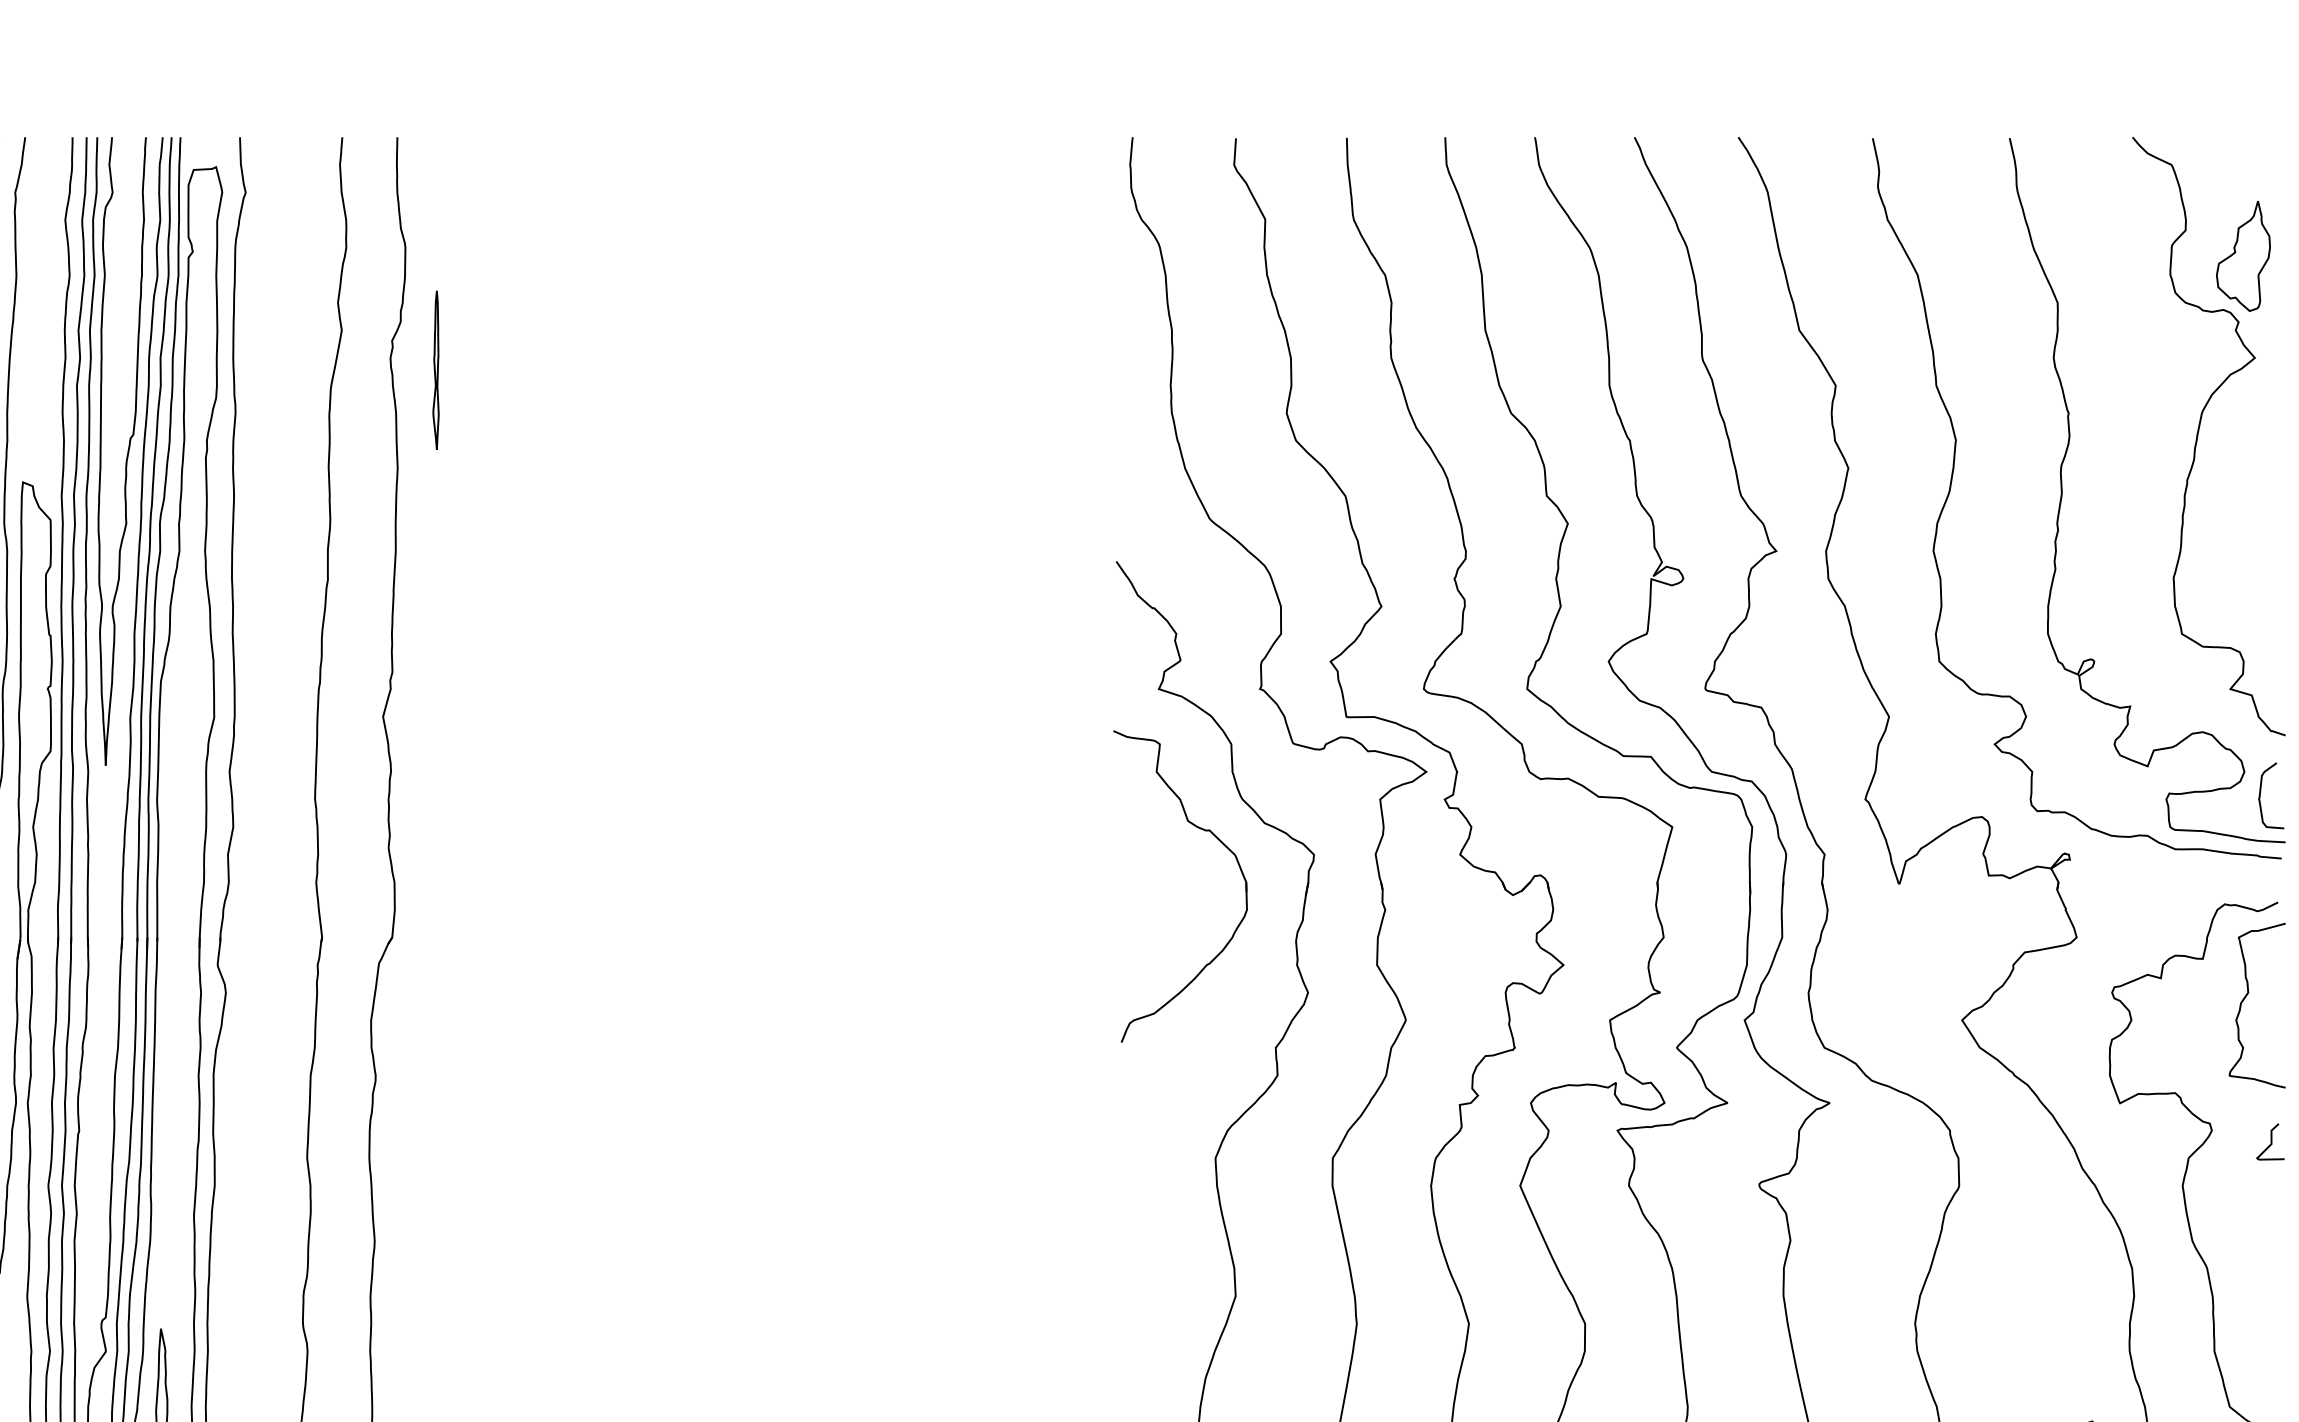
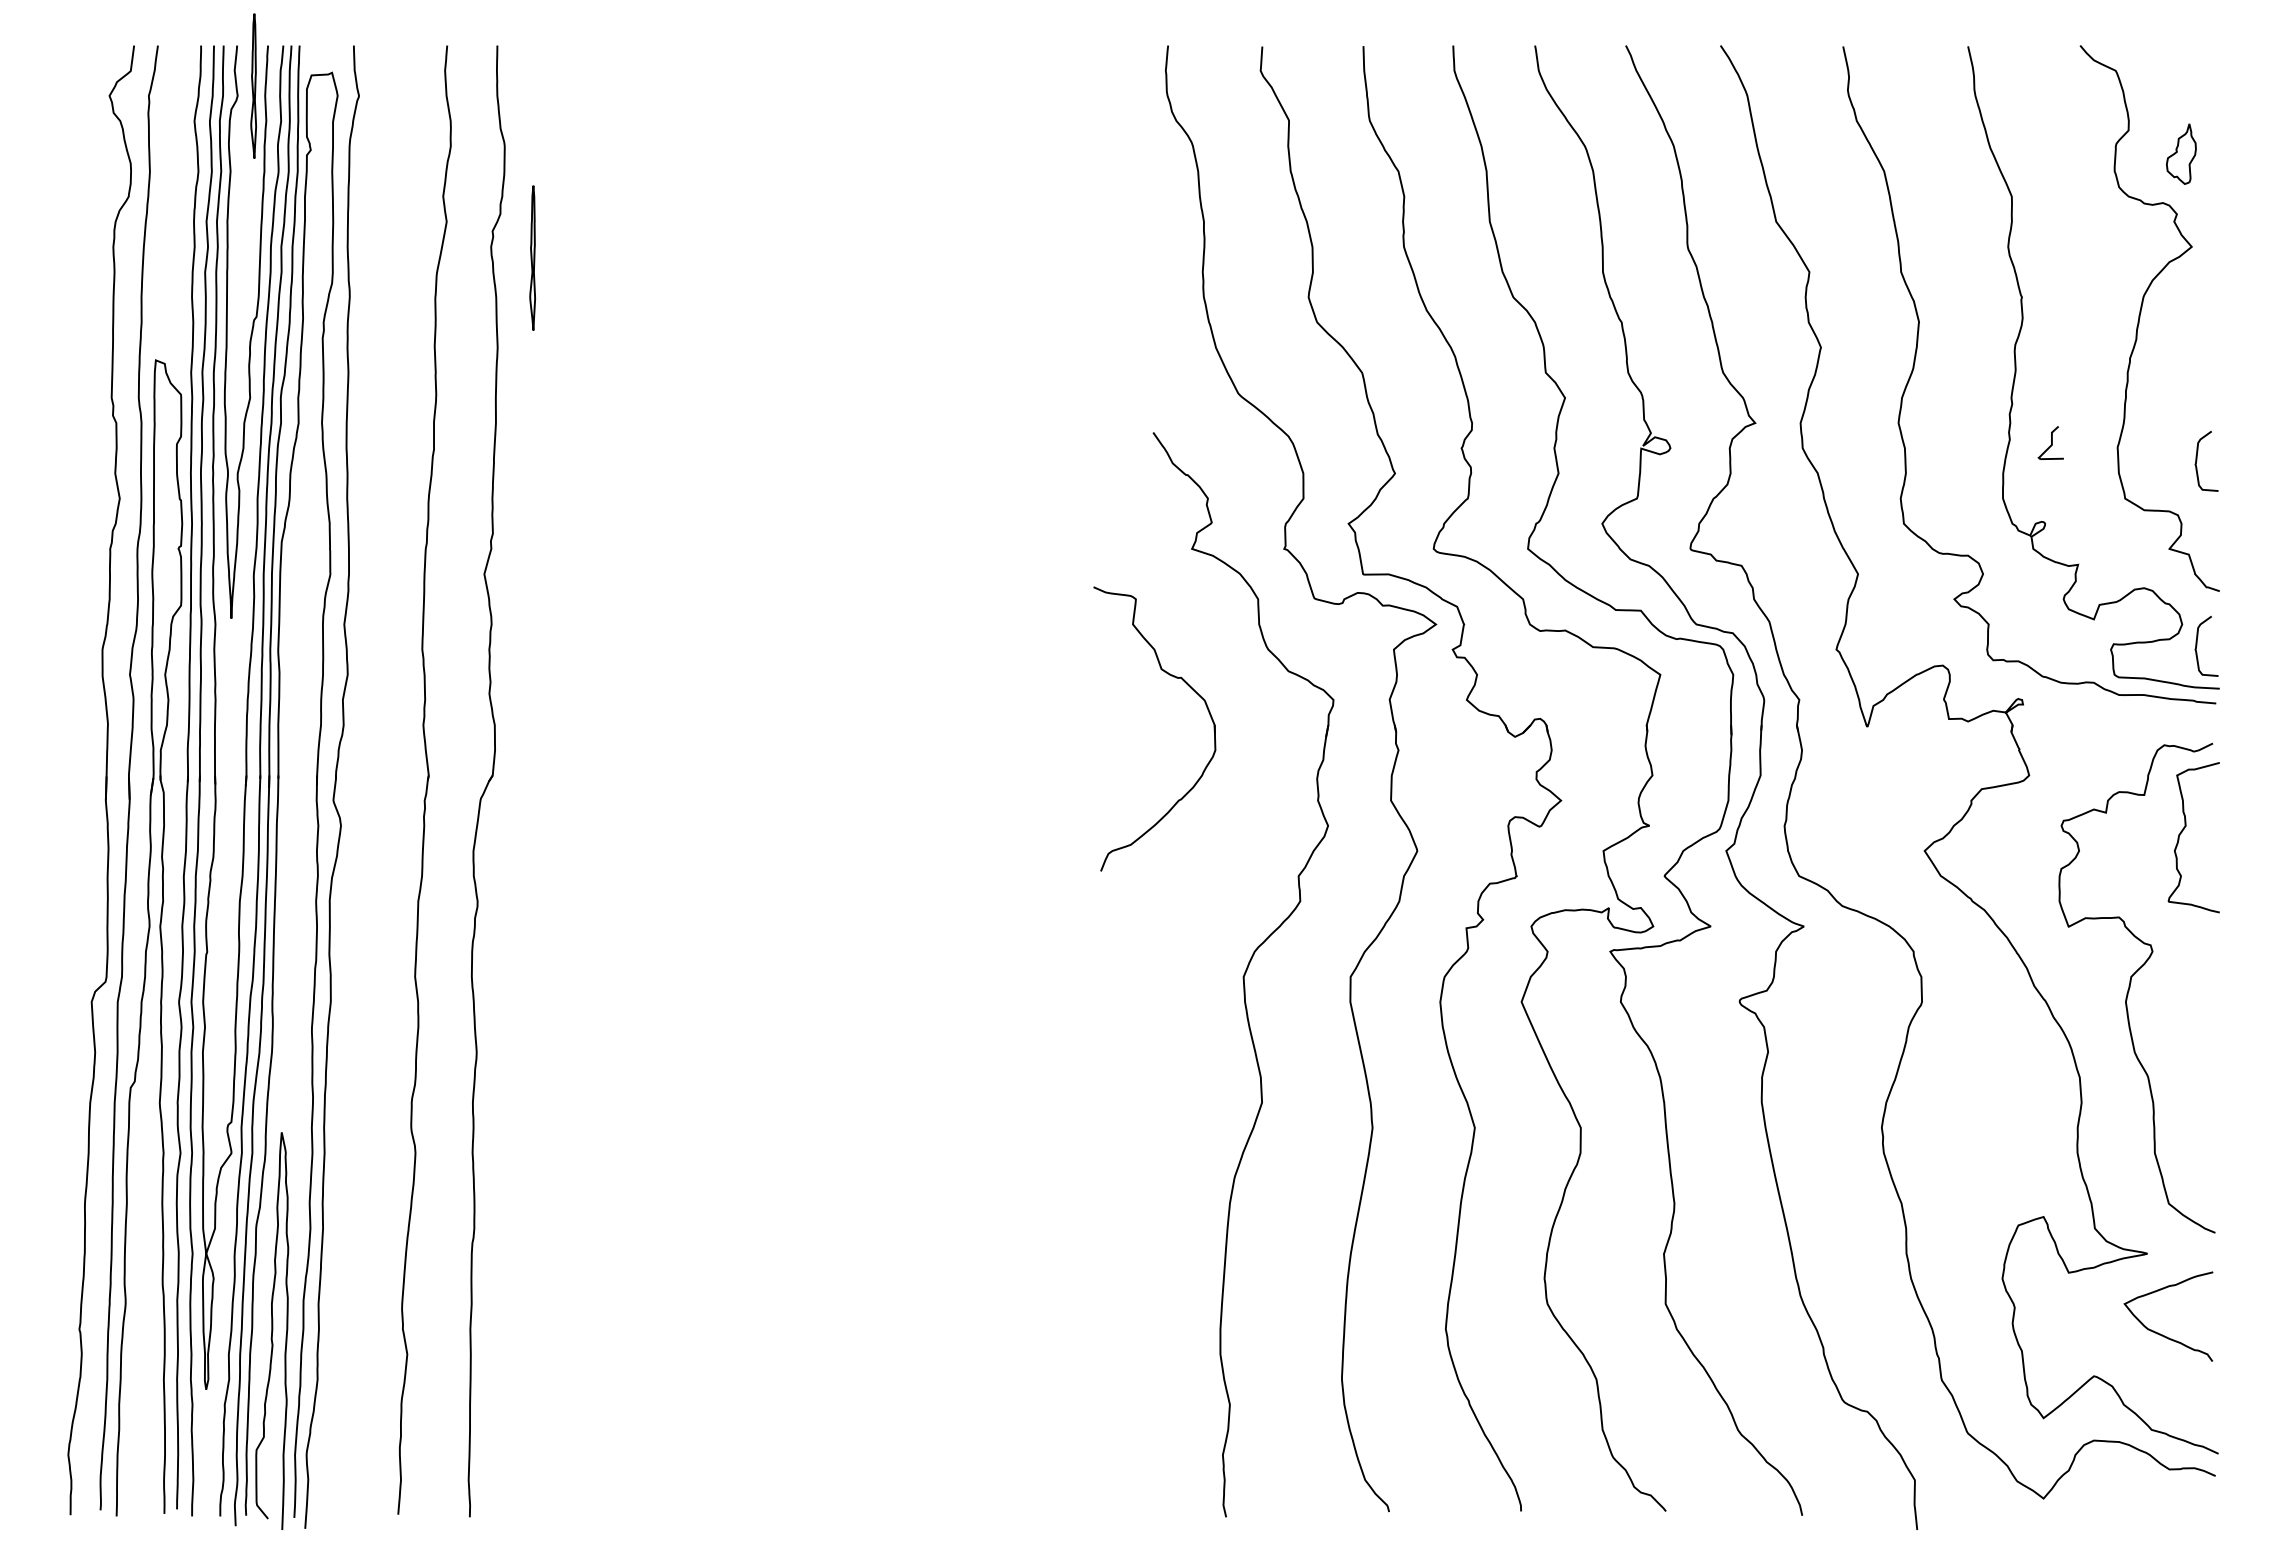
part: (129, 181) -> (253, 85), added
part: (2243, 255) -> (2181, 153), size x0.6
curve: (2261, 592) -> (2197, 460), added
part: (1221, 844) -> (1192, 690), moved
curve: (2271, 1141) -> (2051, 442), moved

